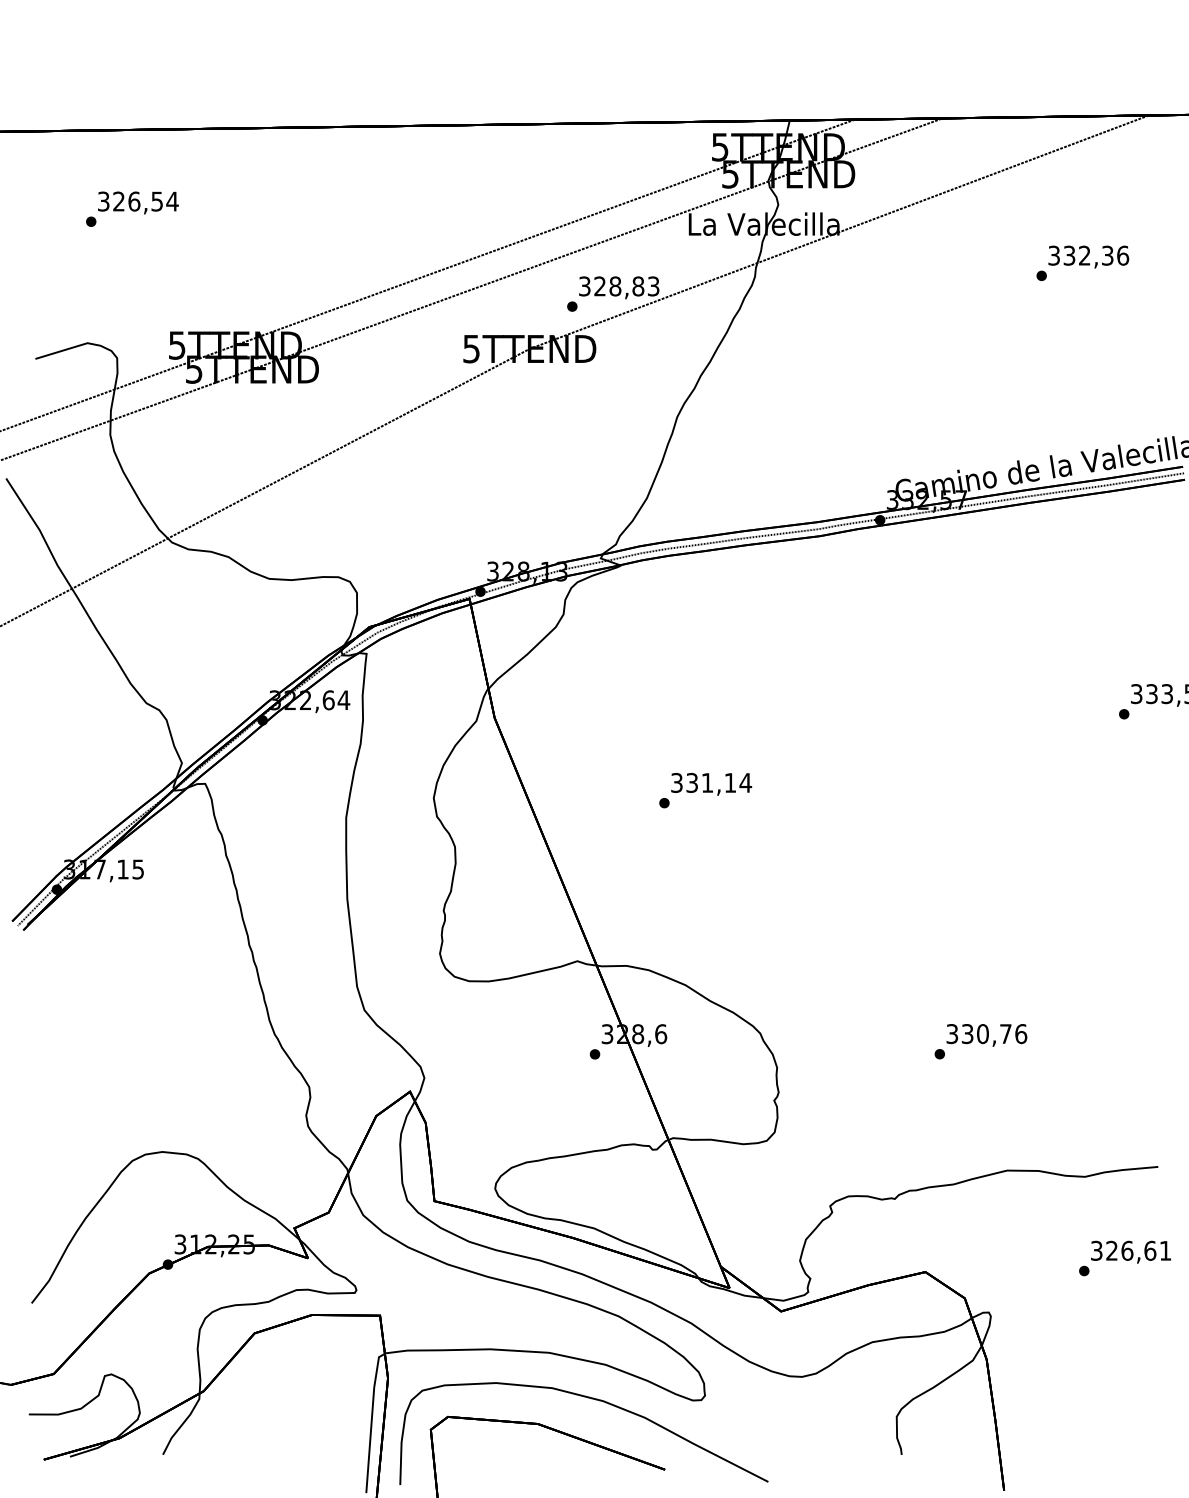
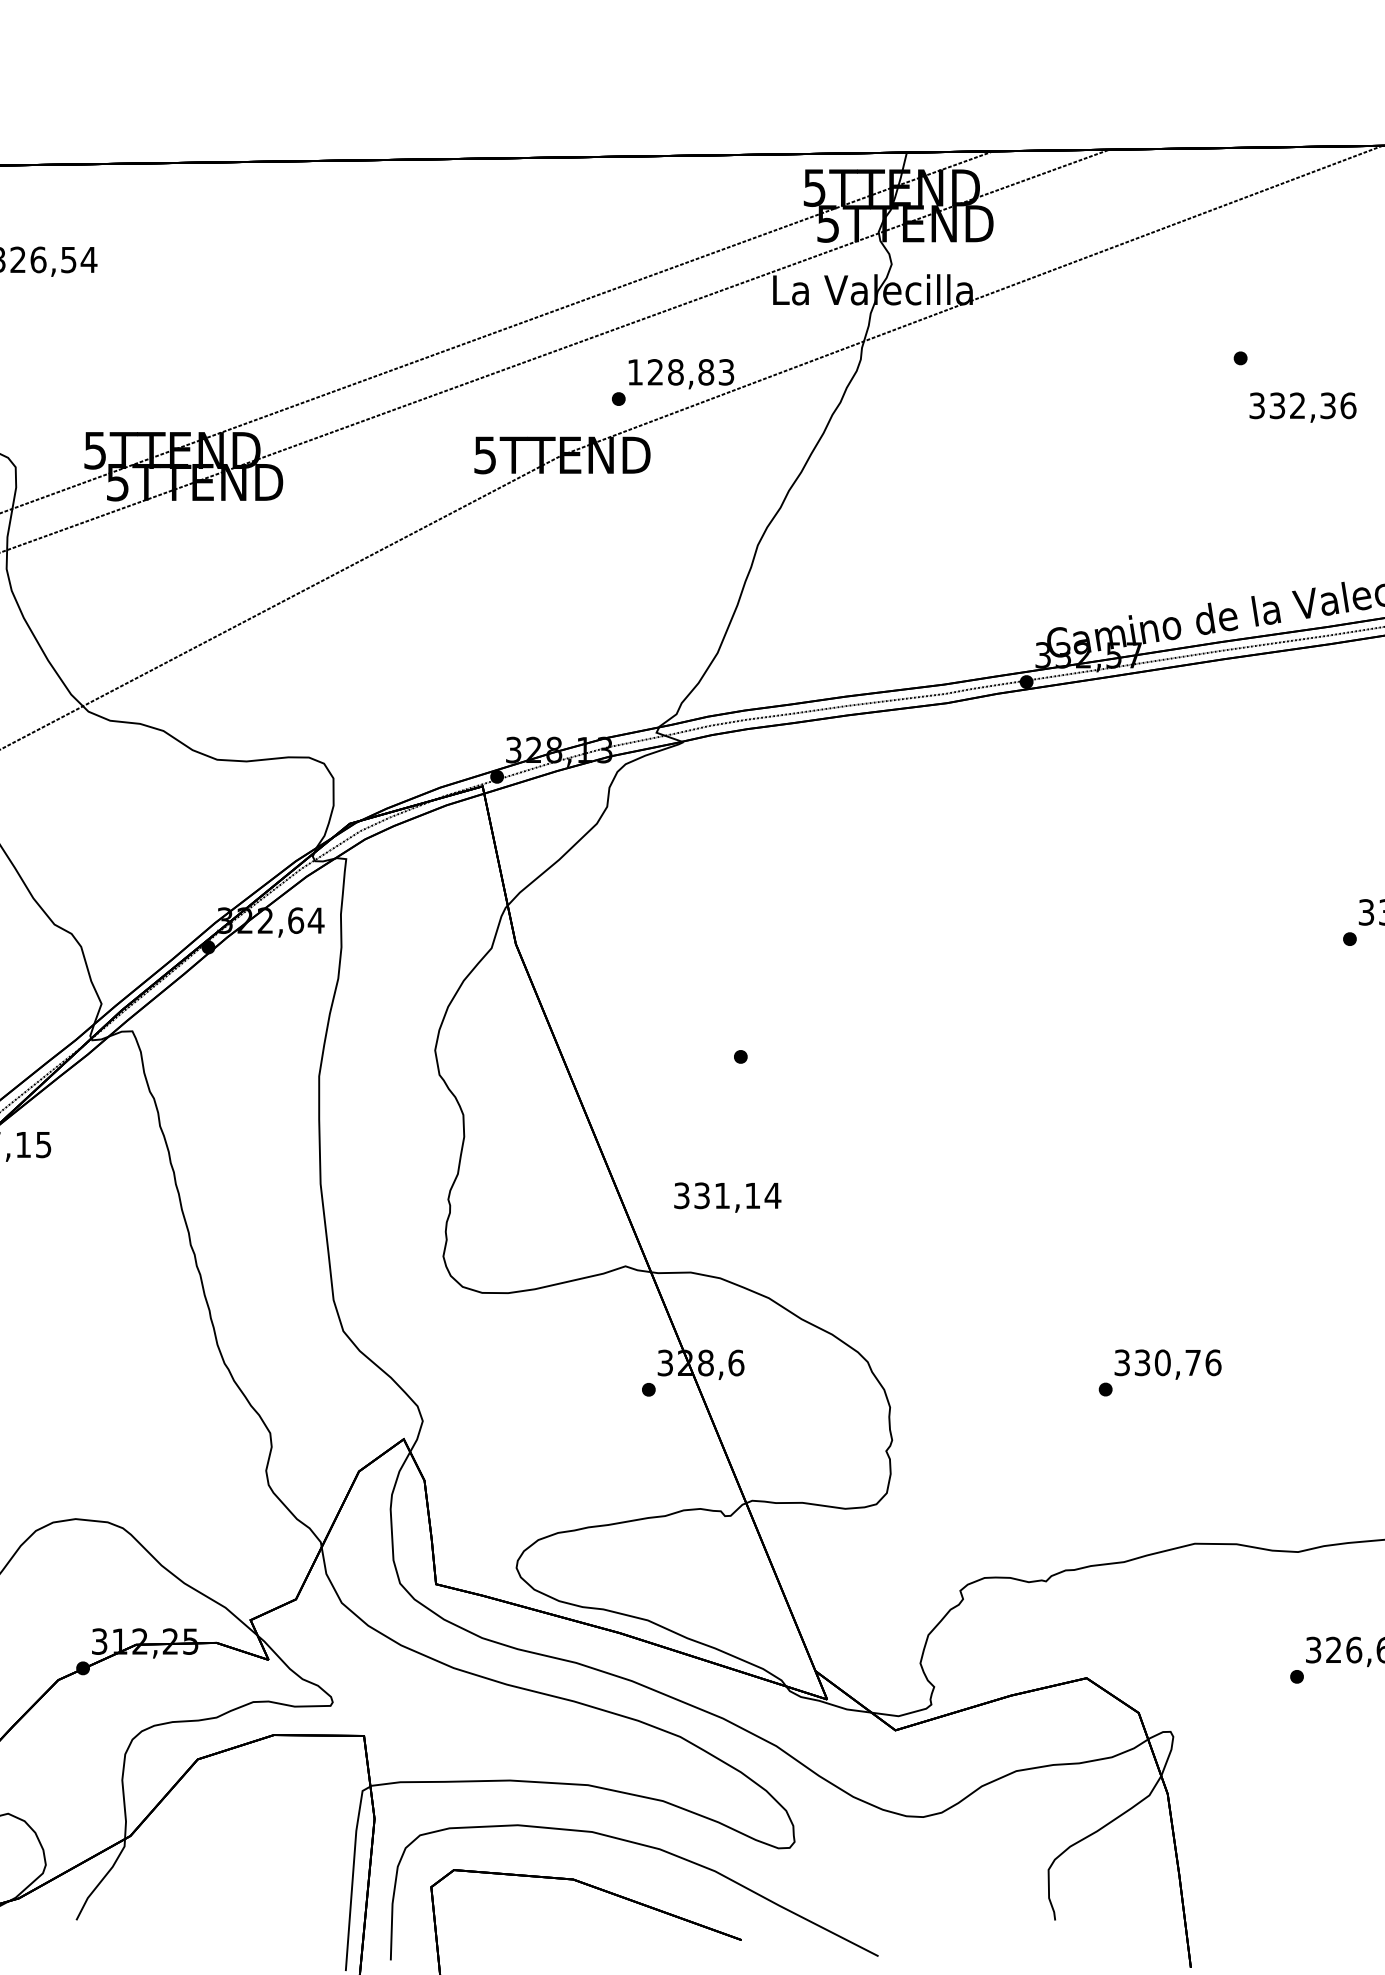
text: (1088, 256) -> (1302, 406), moved
text: (584, 286) -> (634, 372), 328,83 -> 128,83
text: (711, 784) -> (727, 1197), moved

